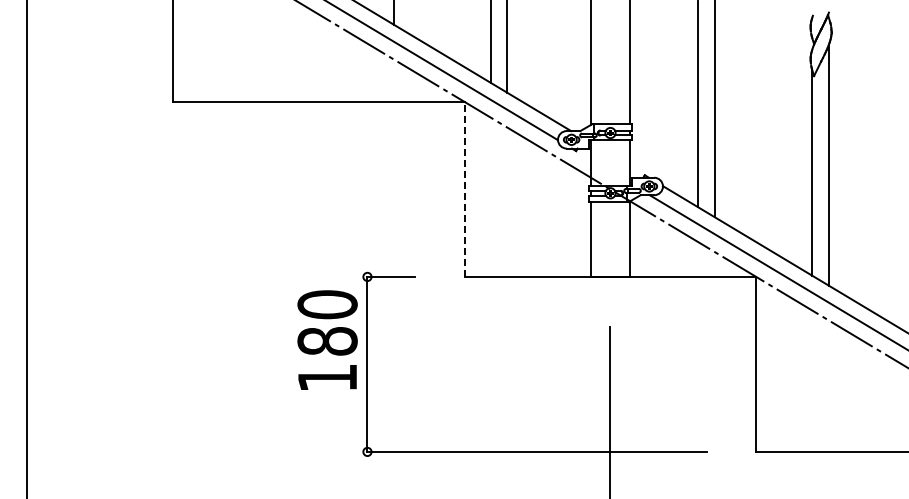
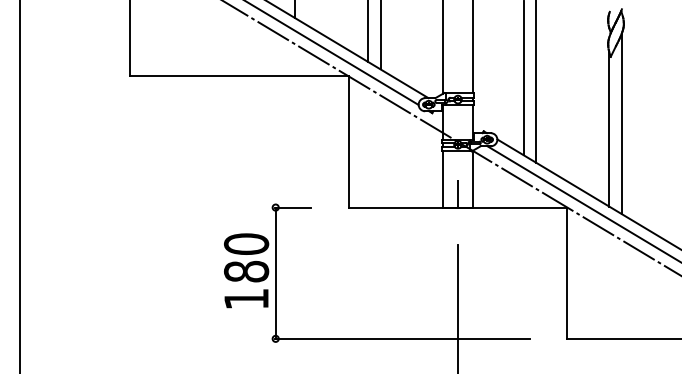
line: (464, 188) -> (348, 141), dashed -> solid
line: (610, 257) -> (458, 193), added
text: (327, 339) -> (246, 270), moved

